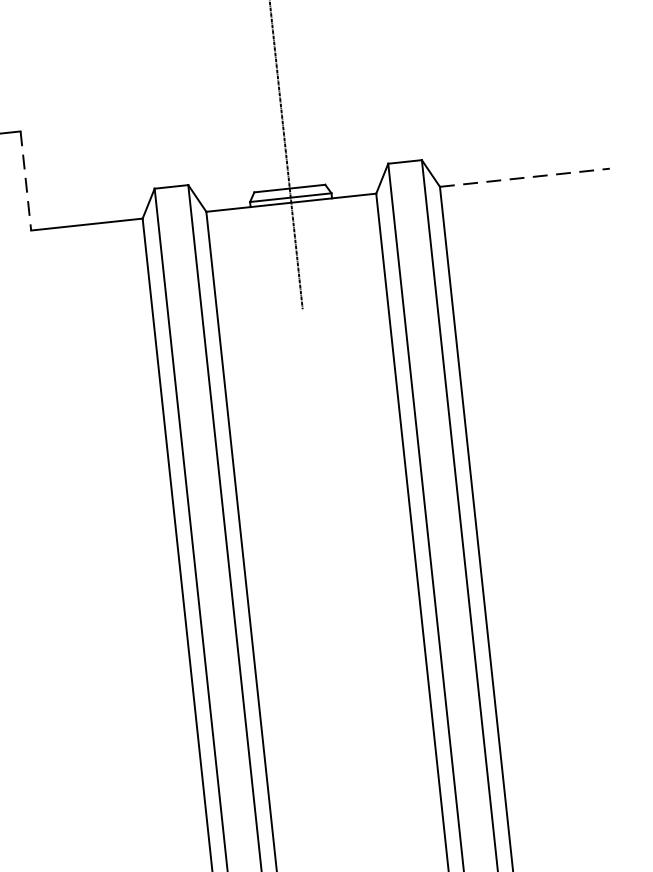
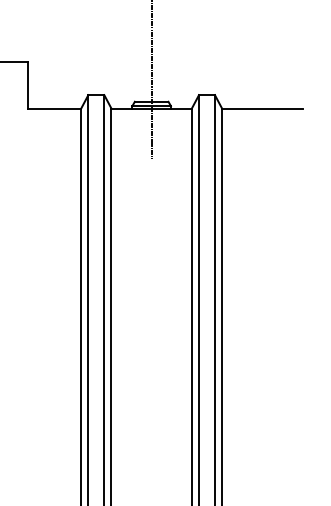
line: (525, 177) -> (262, 108), dashed -> solid
line: (26, 181) -> (28, 85), dashed -> solid

